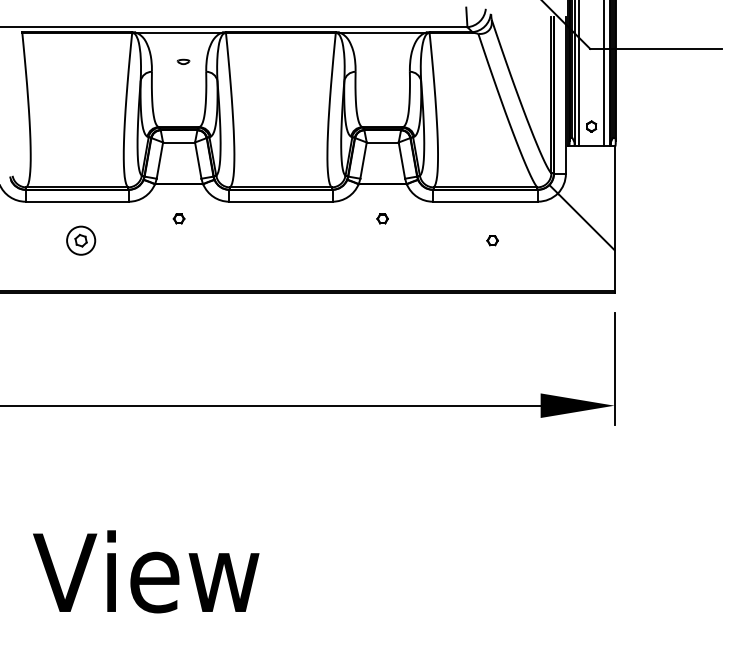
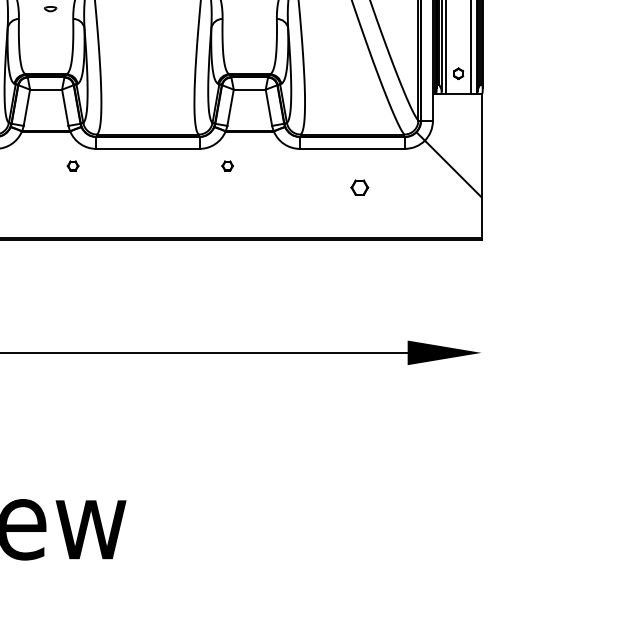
part: (178, 218) -> (72, 165), moved
part: (382, 218) -> (227, 165), moved
part: (492, 240) -> (359, 187), size x1.6
line: (614, 368) -> (481, 315), removed

